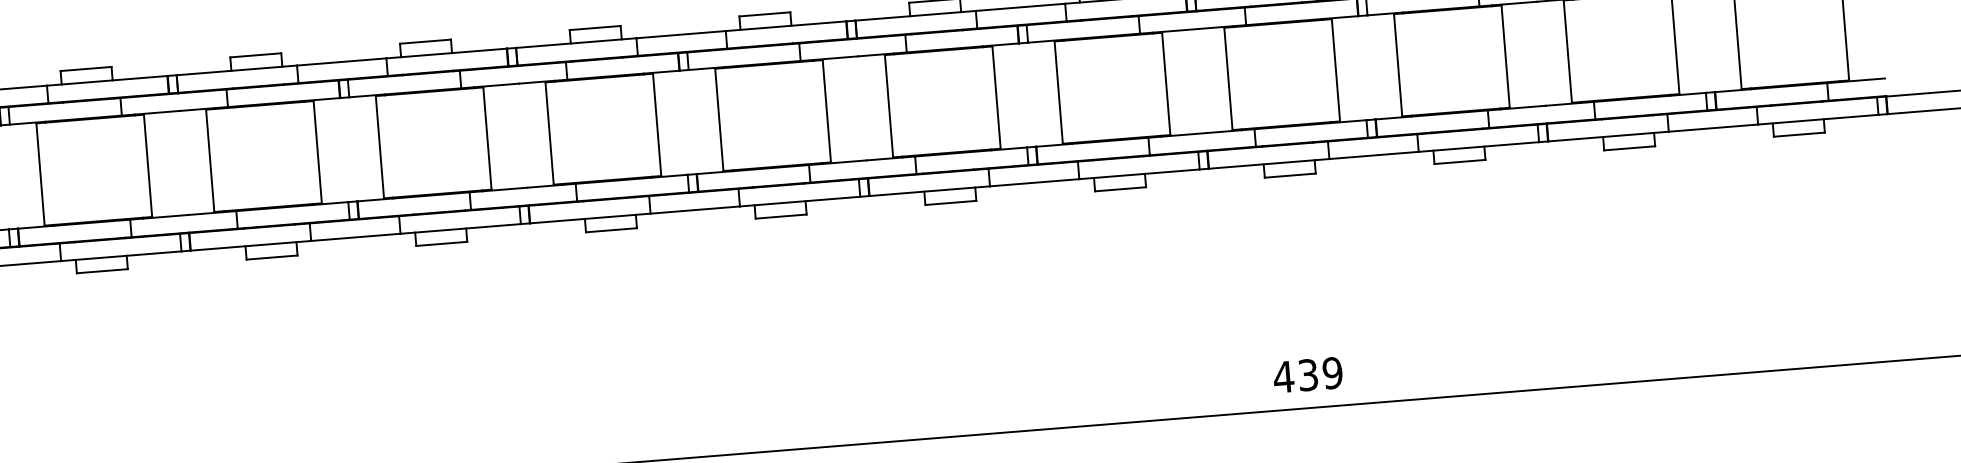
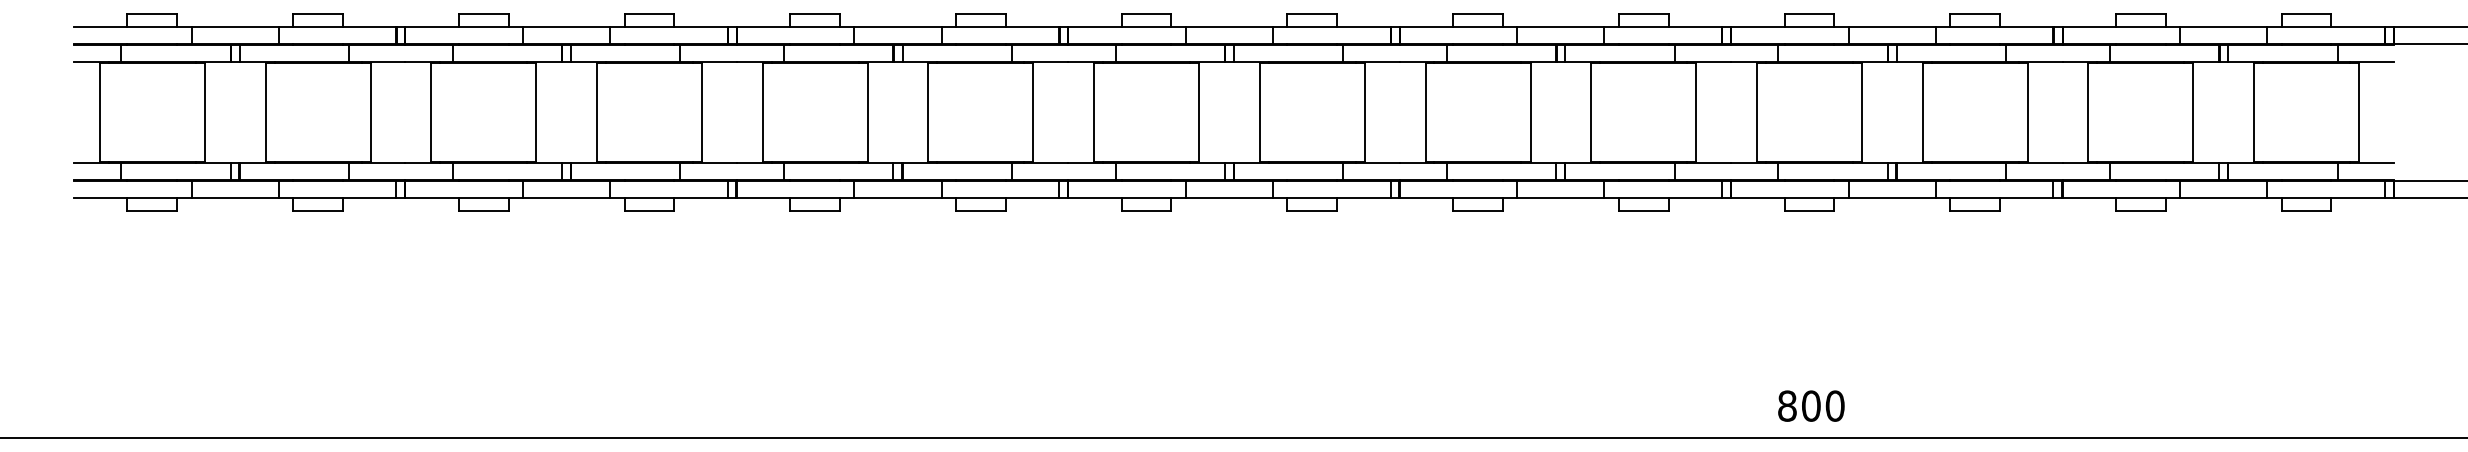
text: (1307, 374) -> (1810, 405), 439 -> 800

